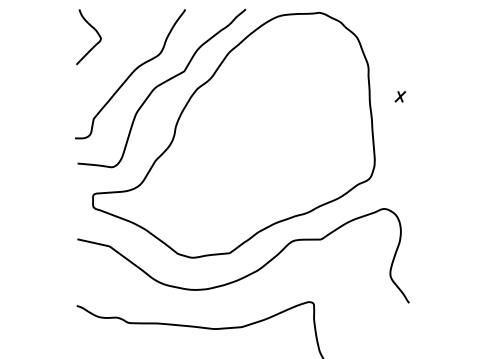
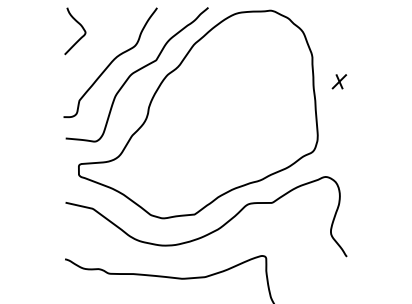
part: (400, 96) -> (339, 81), size x1.67

